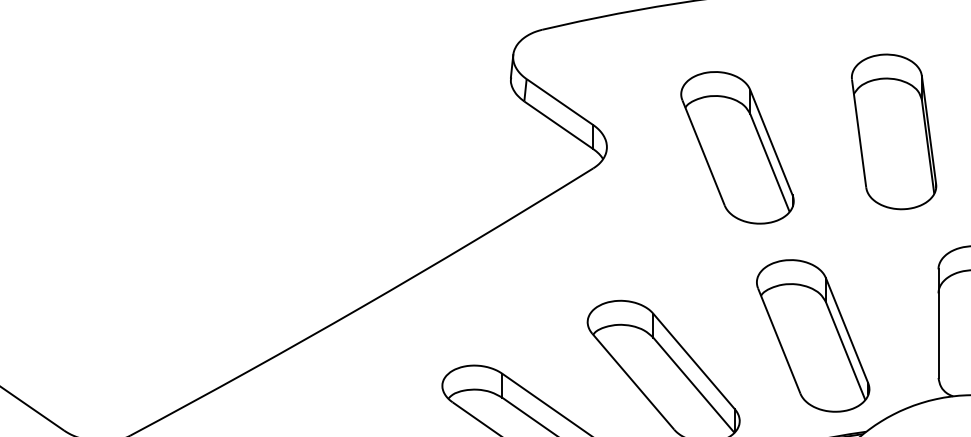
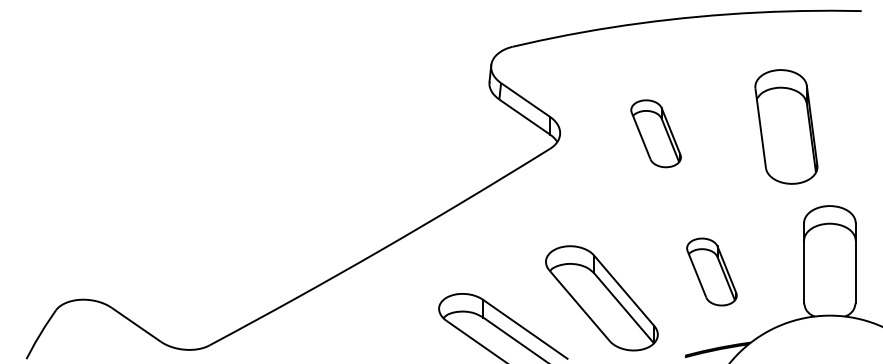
part: (894, 131) -> (786, 126), moved
part: (736, 147) -> (655, 133), size x0.6
part: (812, 335) -> (711, 271), size x0.6

